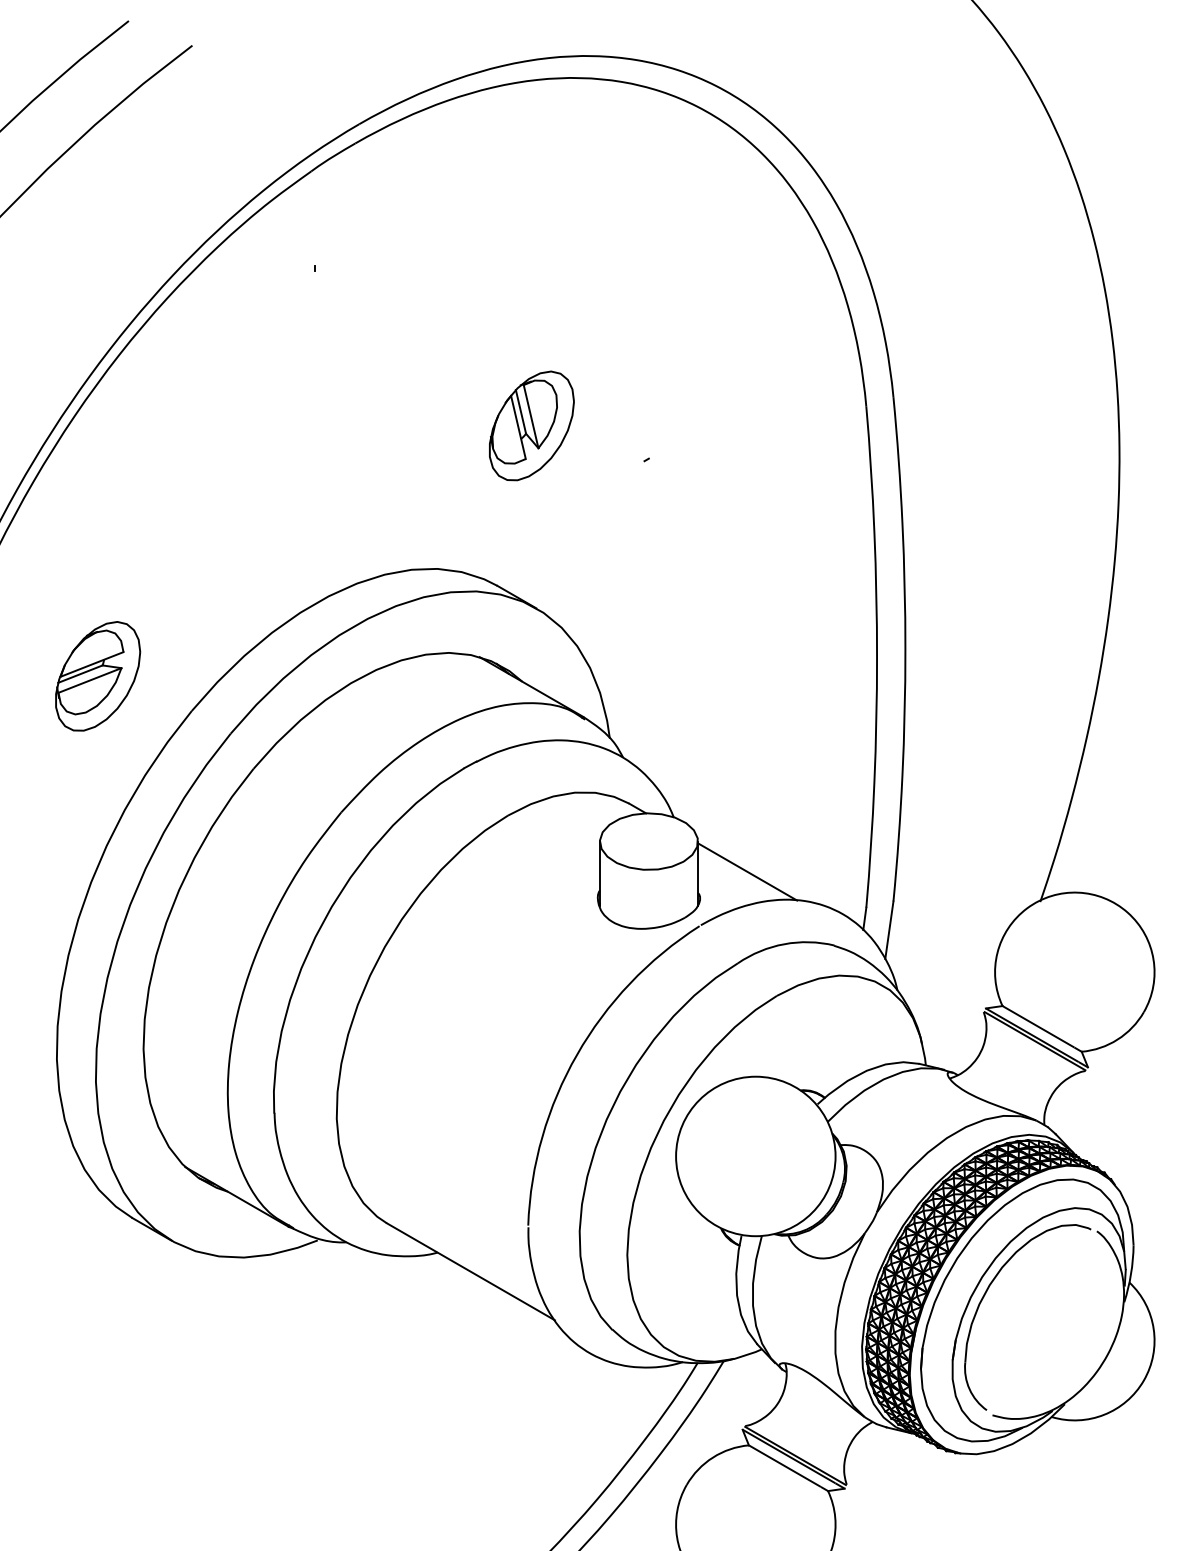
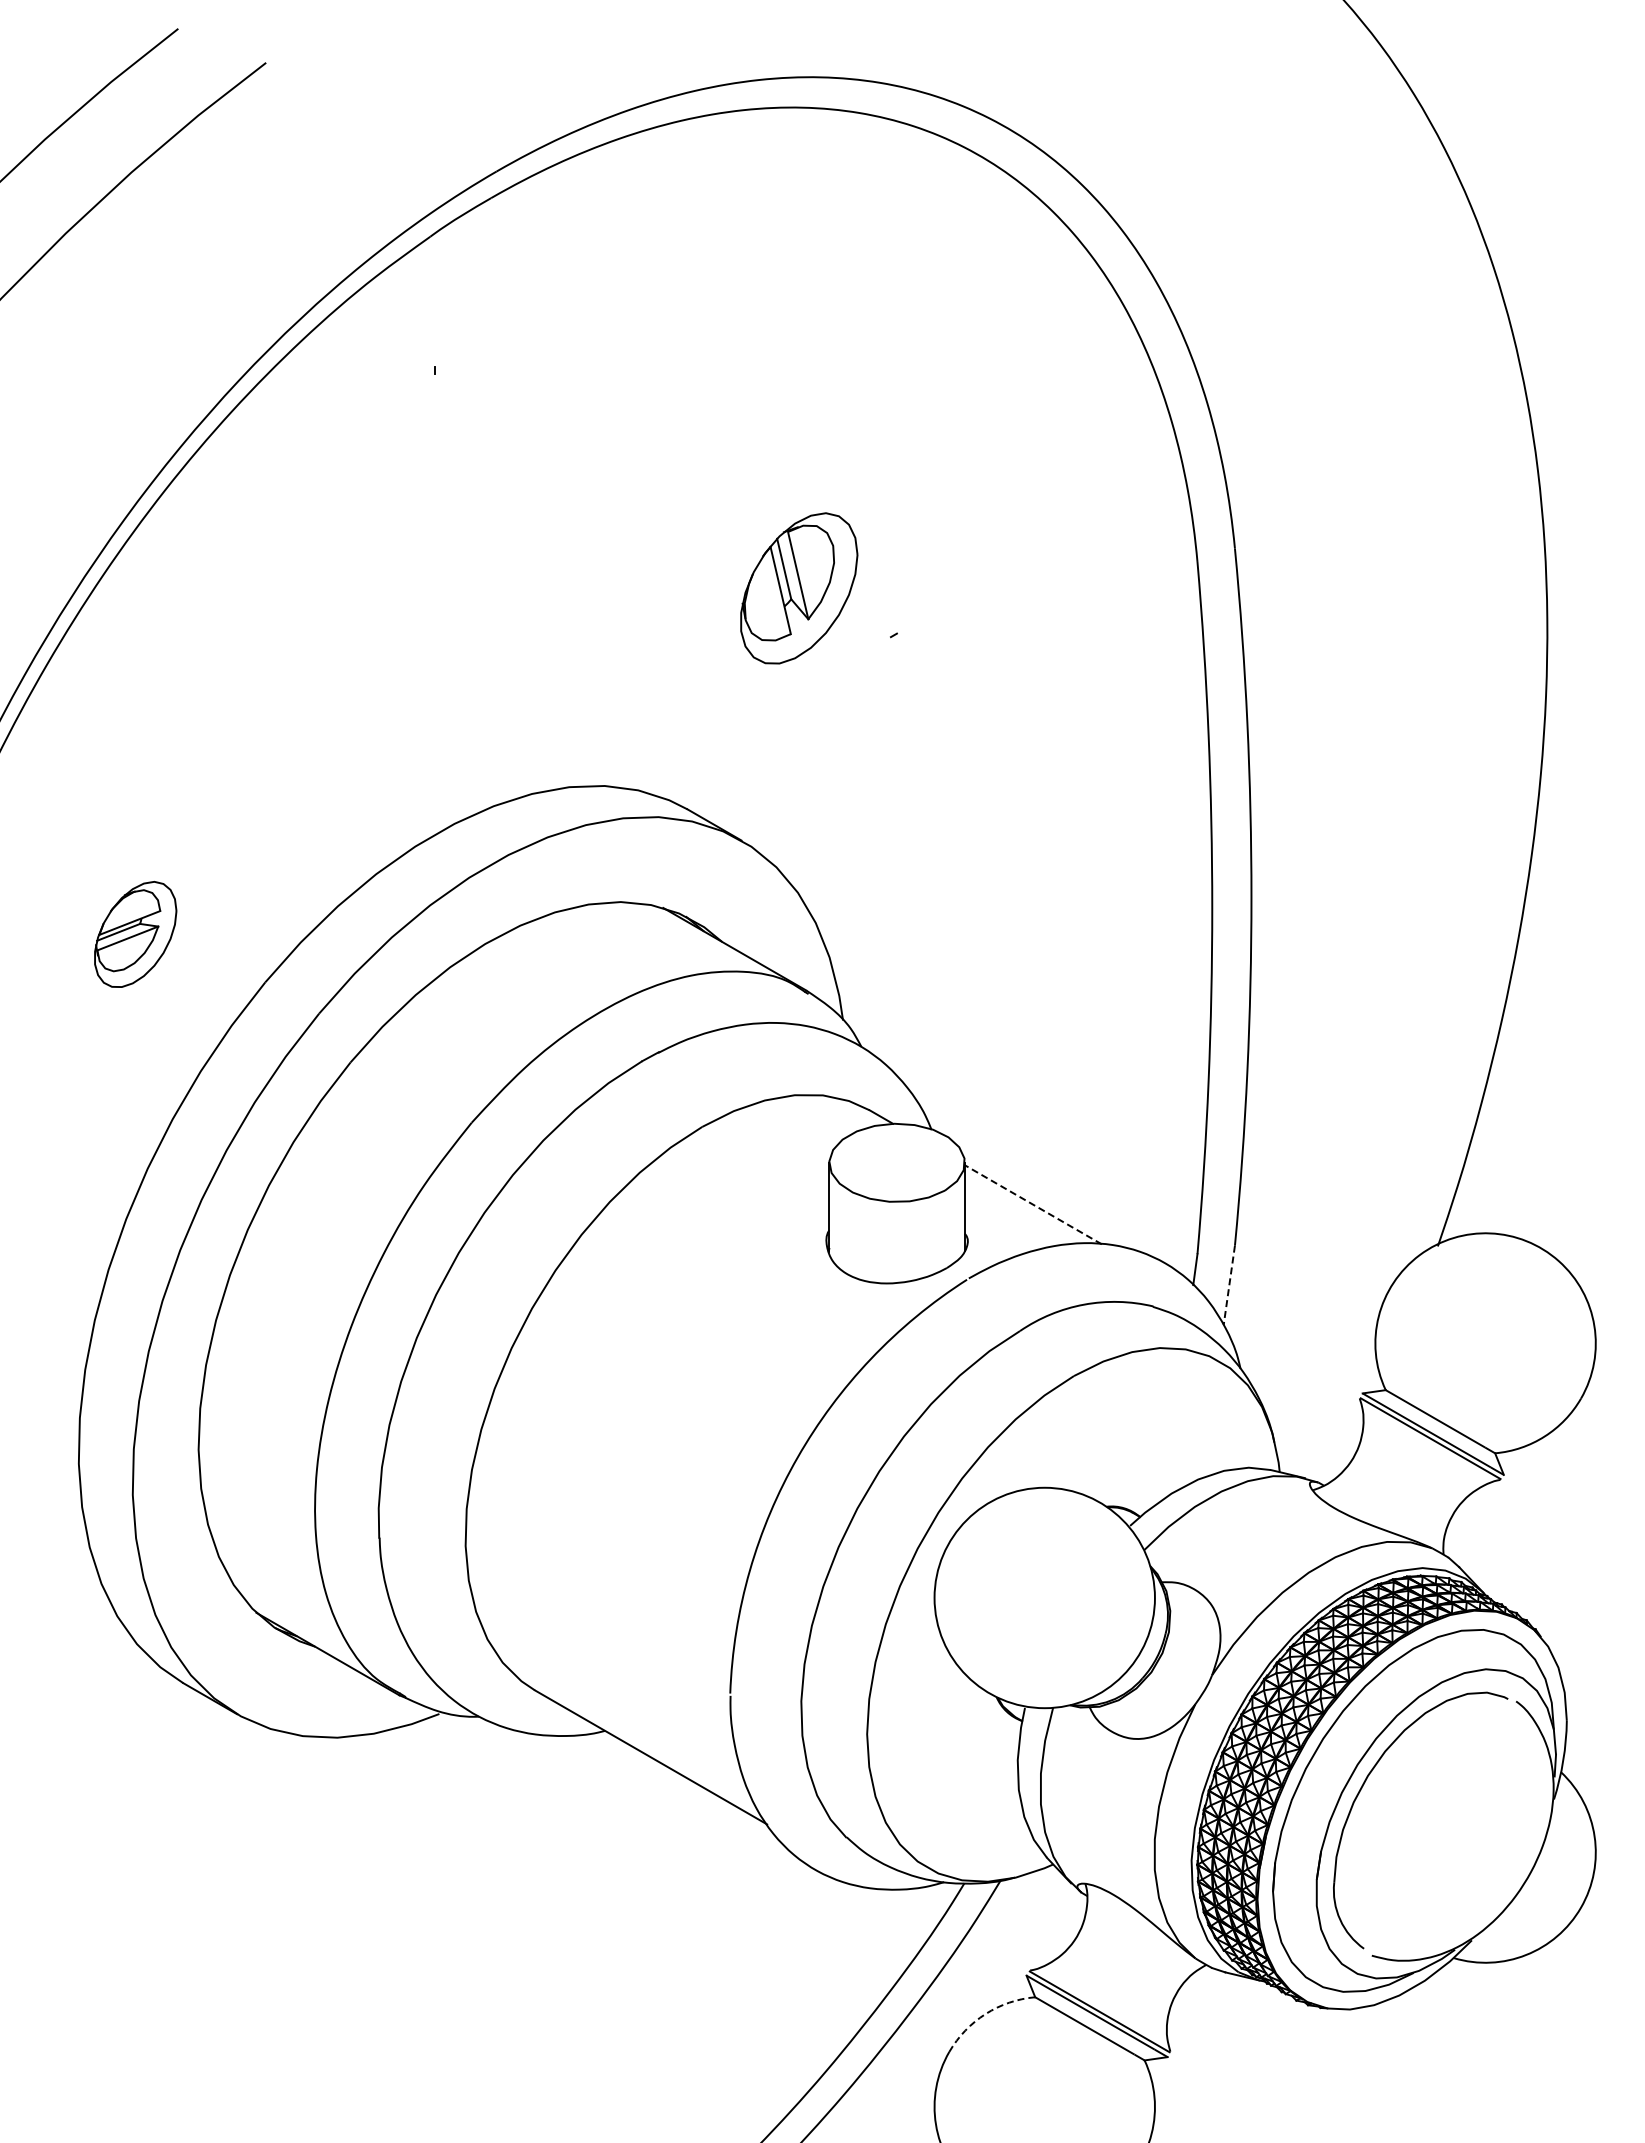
part: (532, 426) -> (799, 588), moved
part: (97, 676) -> (135, 934), size x0.7
line: (746, 871) -> (1032, 1204), solid -> dashed
line: (889, 930) -> (1229, 1285), solid -> dashed
arc: (712, 1457) -> (985, 2014), solid -> dashed

